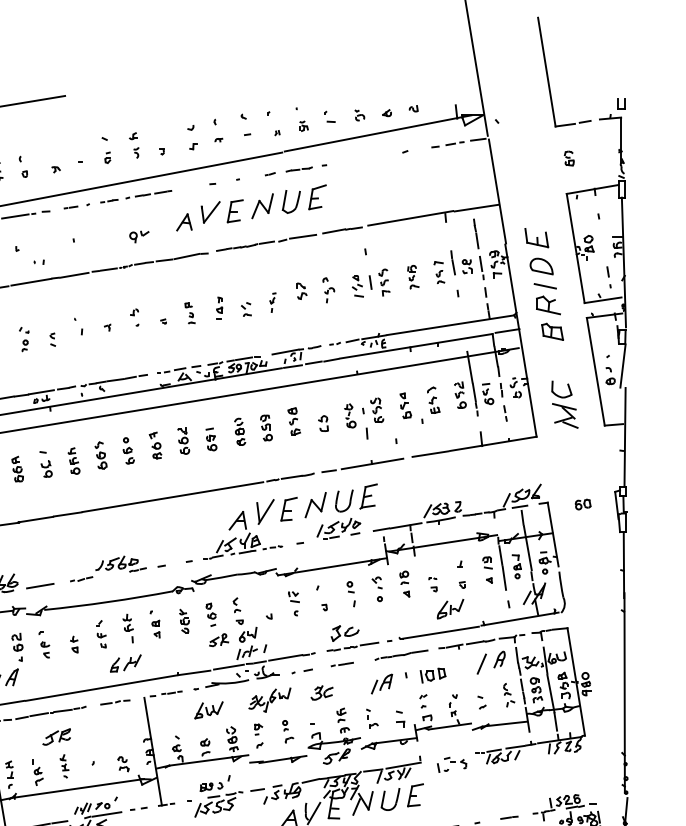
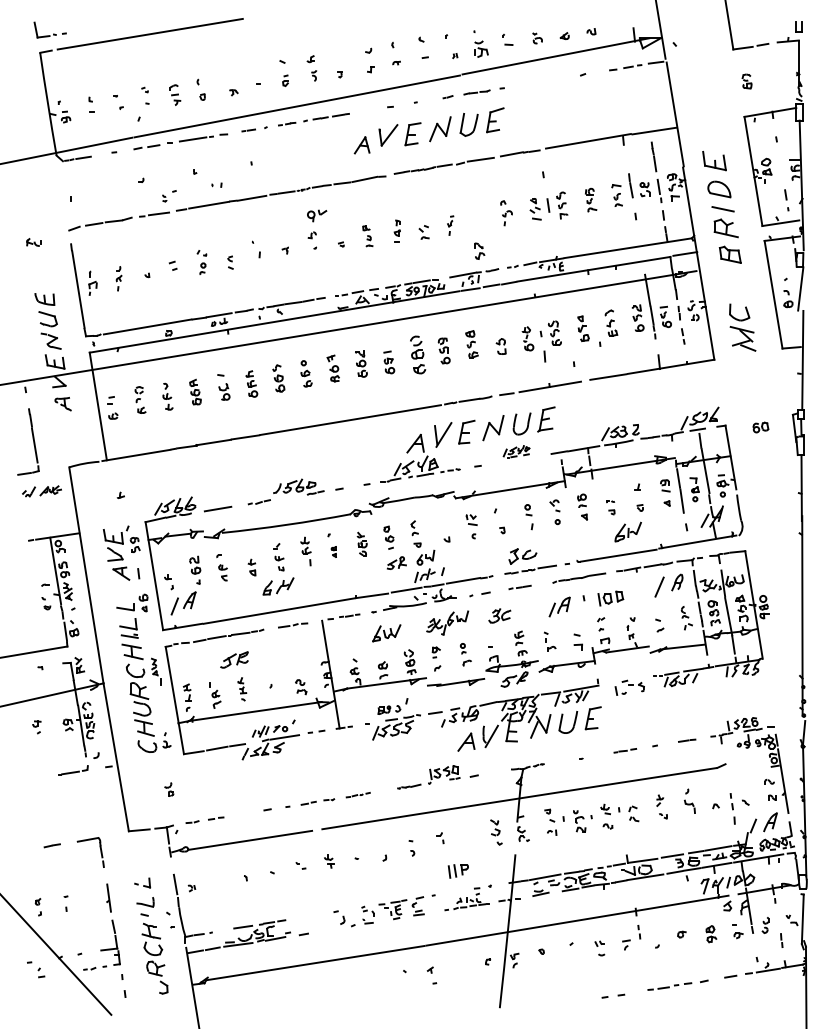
part: (303, 125) -> (481, 48), size x1.6
part: (139, 236) -> (317, 215), moved
part: (301, 290) -> (479, 250), moved
part: (239, 431) -> (417, 354), size x1.4
part: (338, 528) -> (516, 451), size x0.6
part: (155, 628) -> (333, 551), size x0.6
part: (125, 663) -> (278, 586), moved

